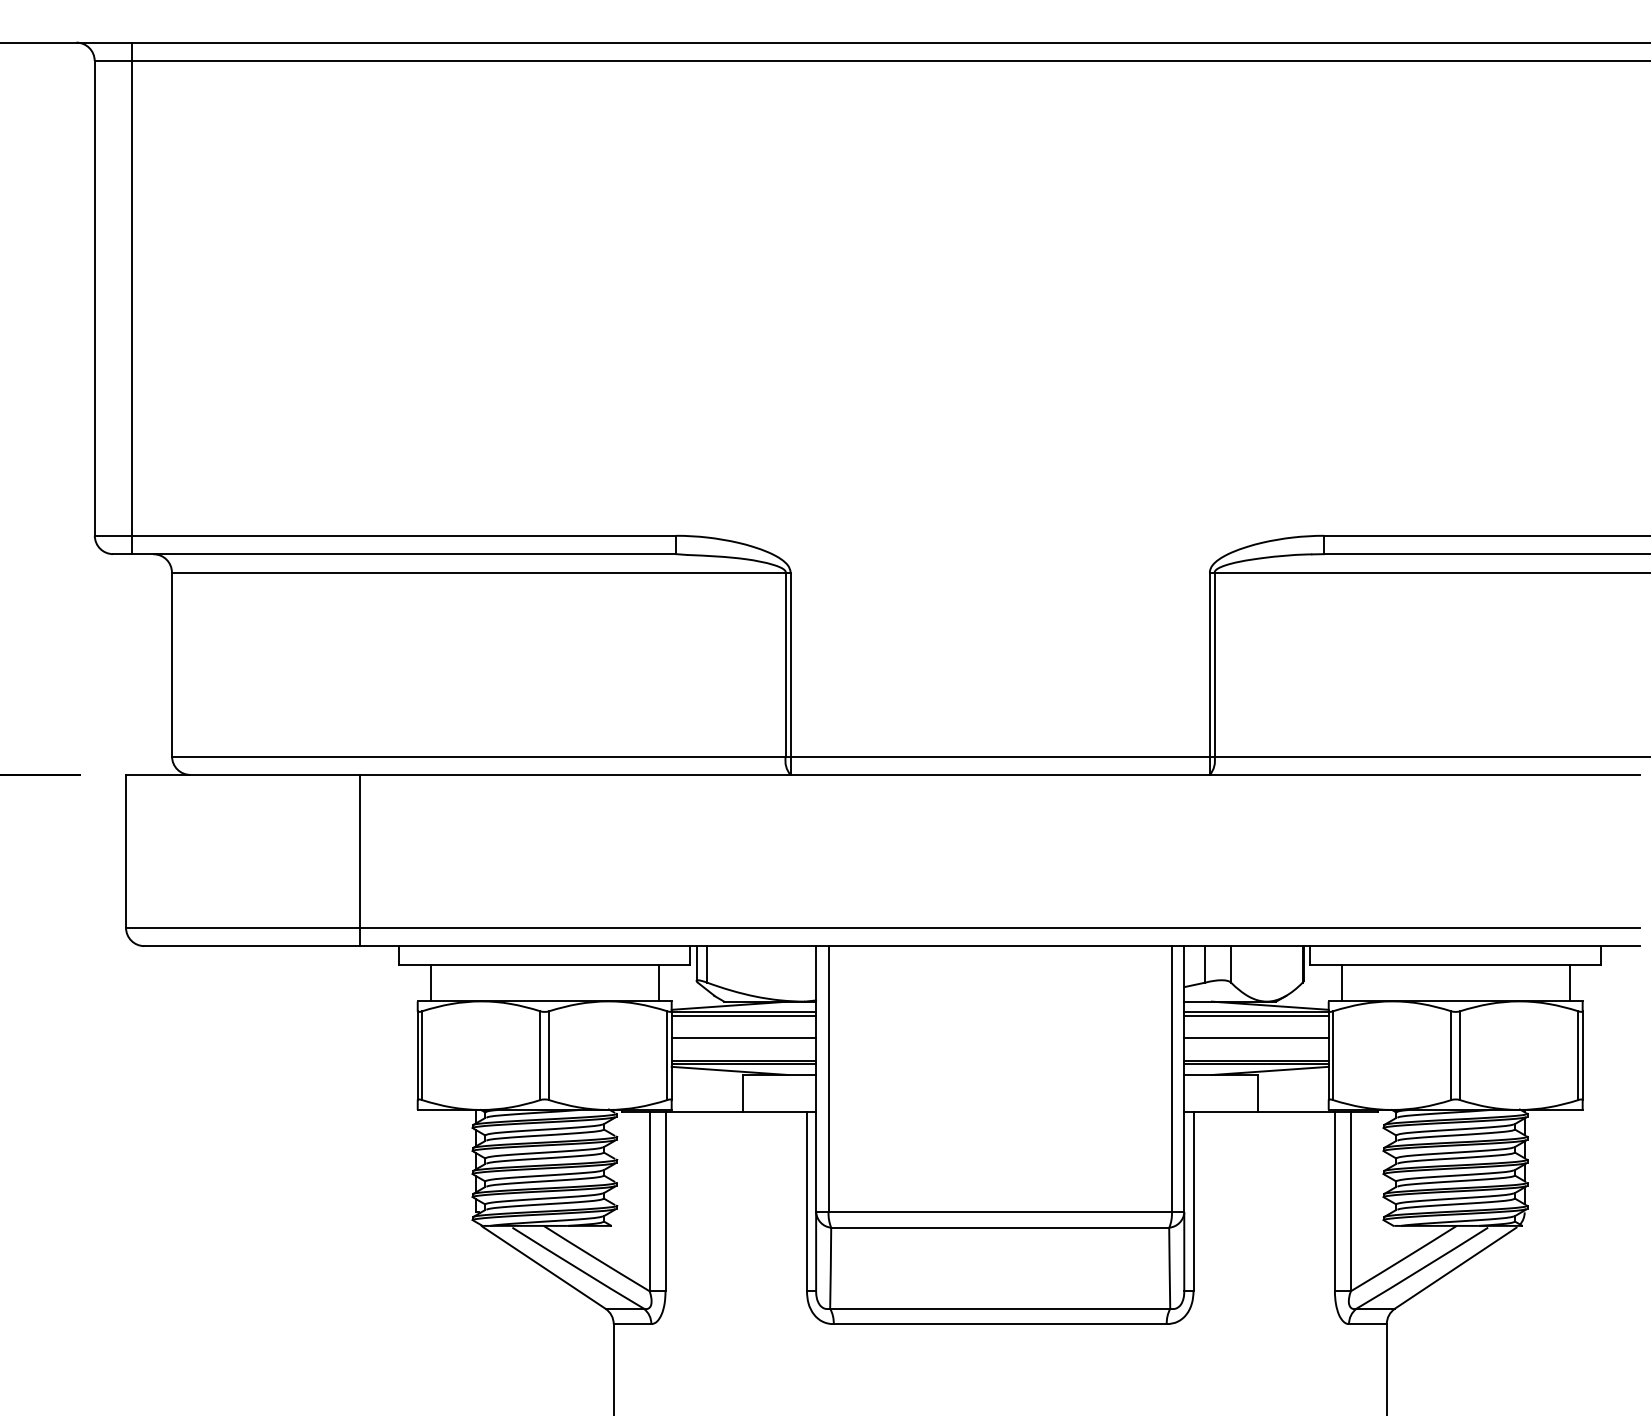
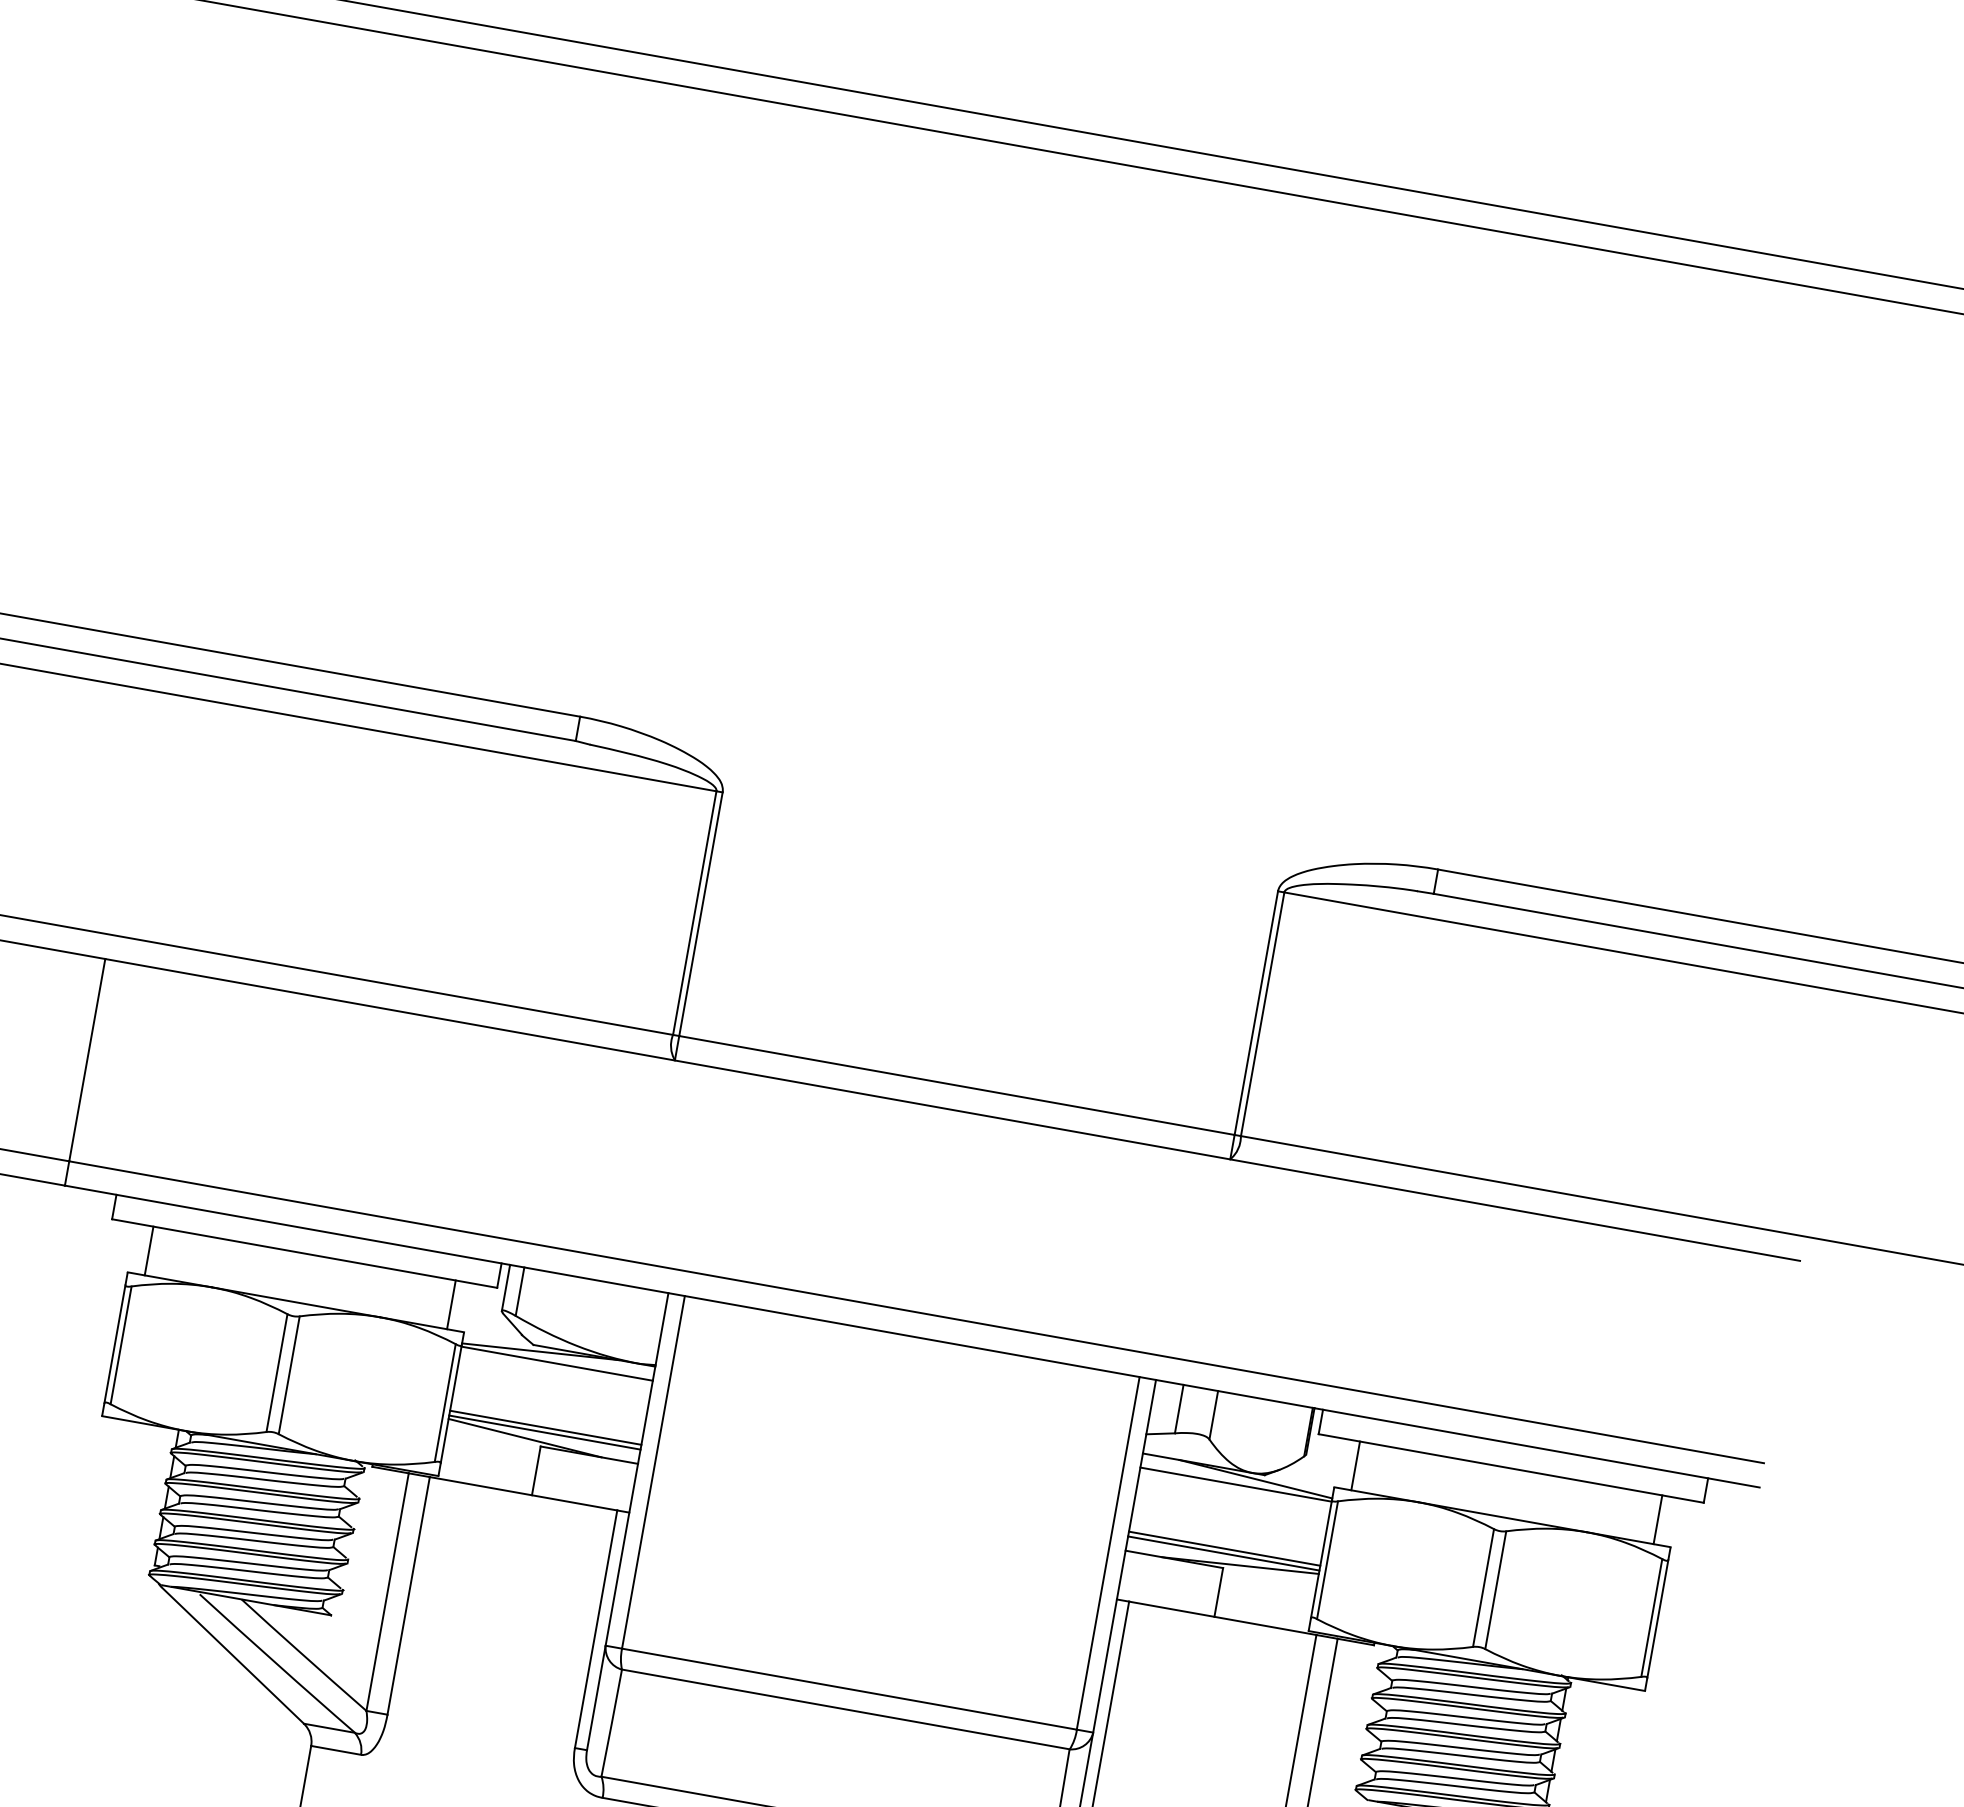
line: (743, 1016) -> (555, 1369), removed
line: (1256, 1016) -> (1235, 1490), removed
line: (743, 1038) -> (550, 1398), removed
line: (1256, 1038) -> (1229, 1519), removed

